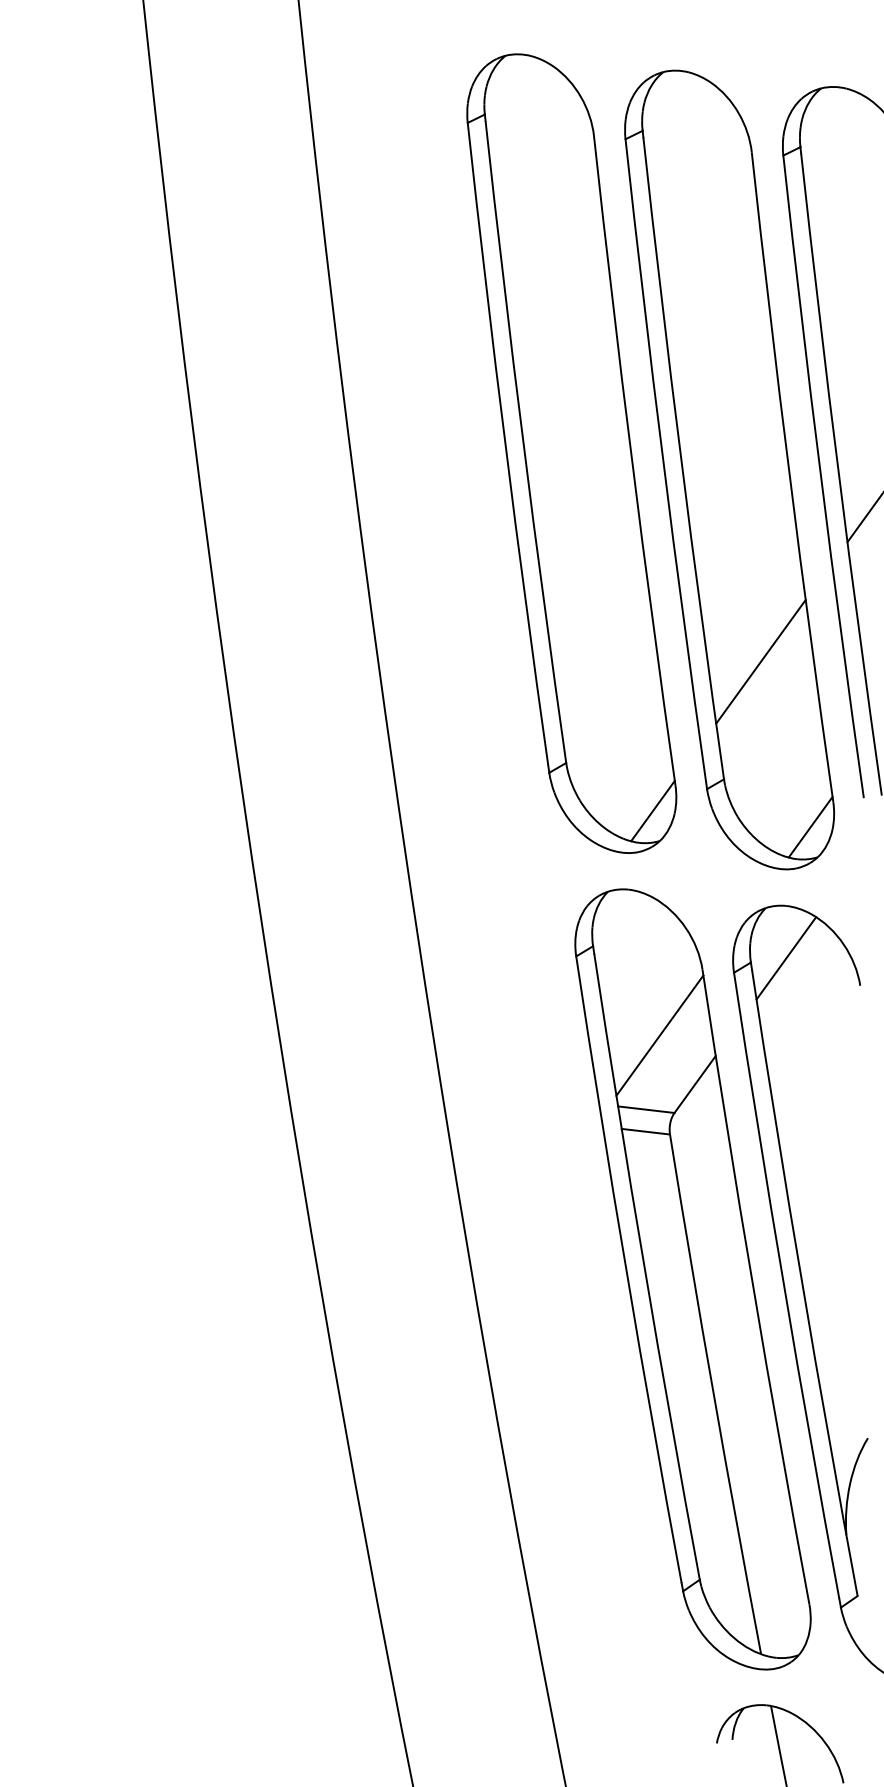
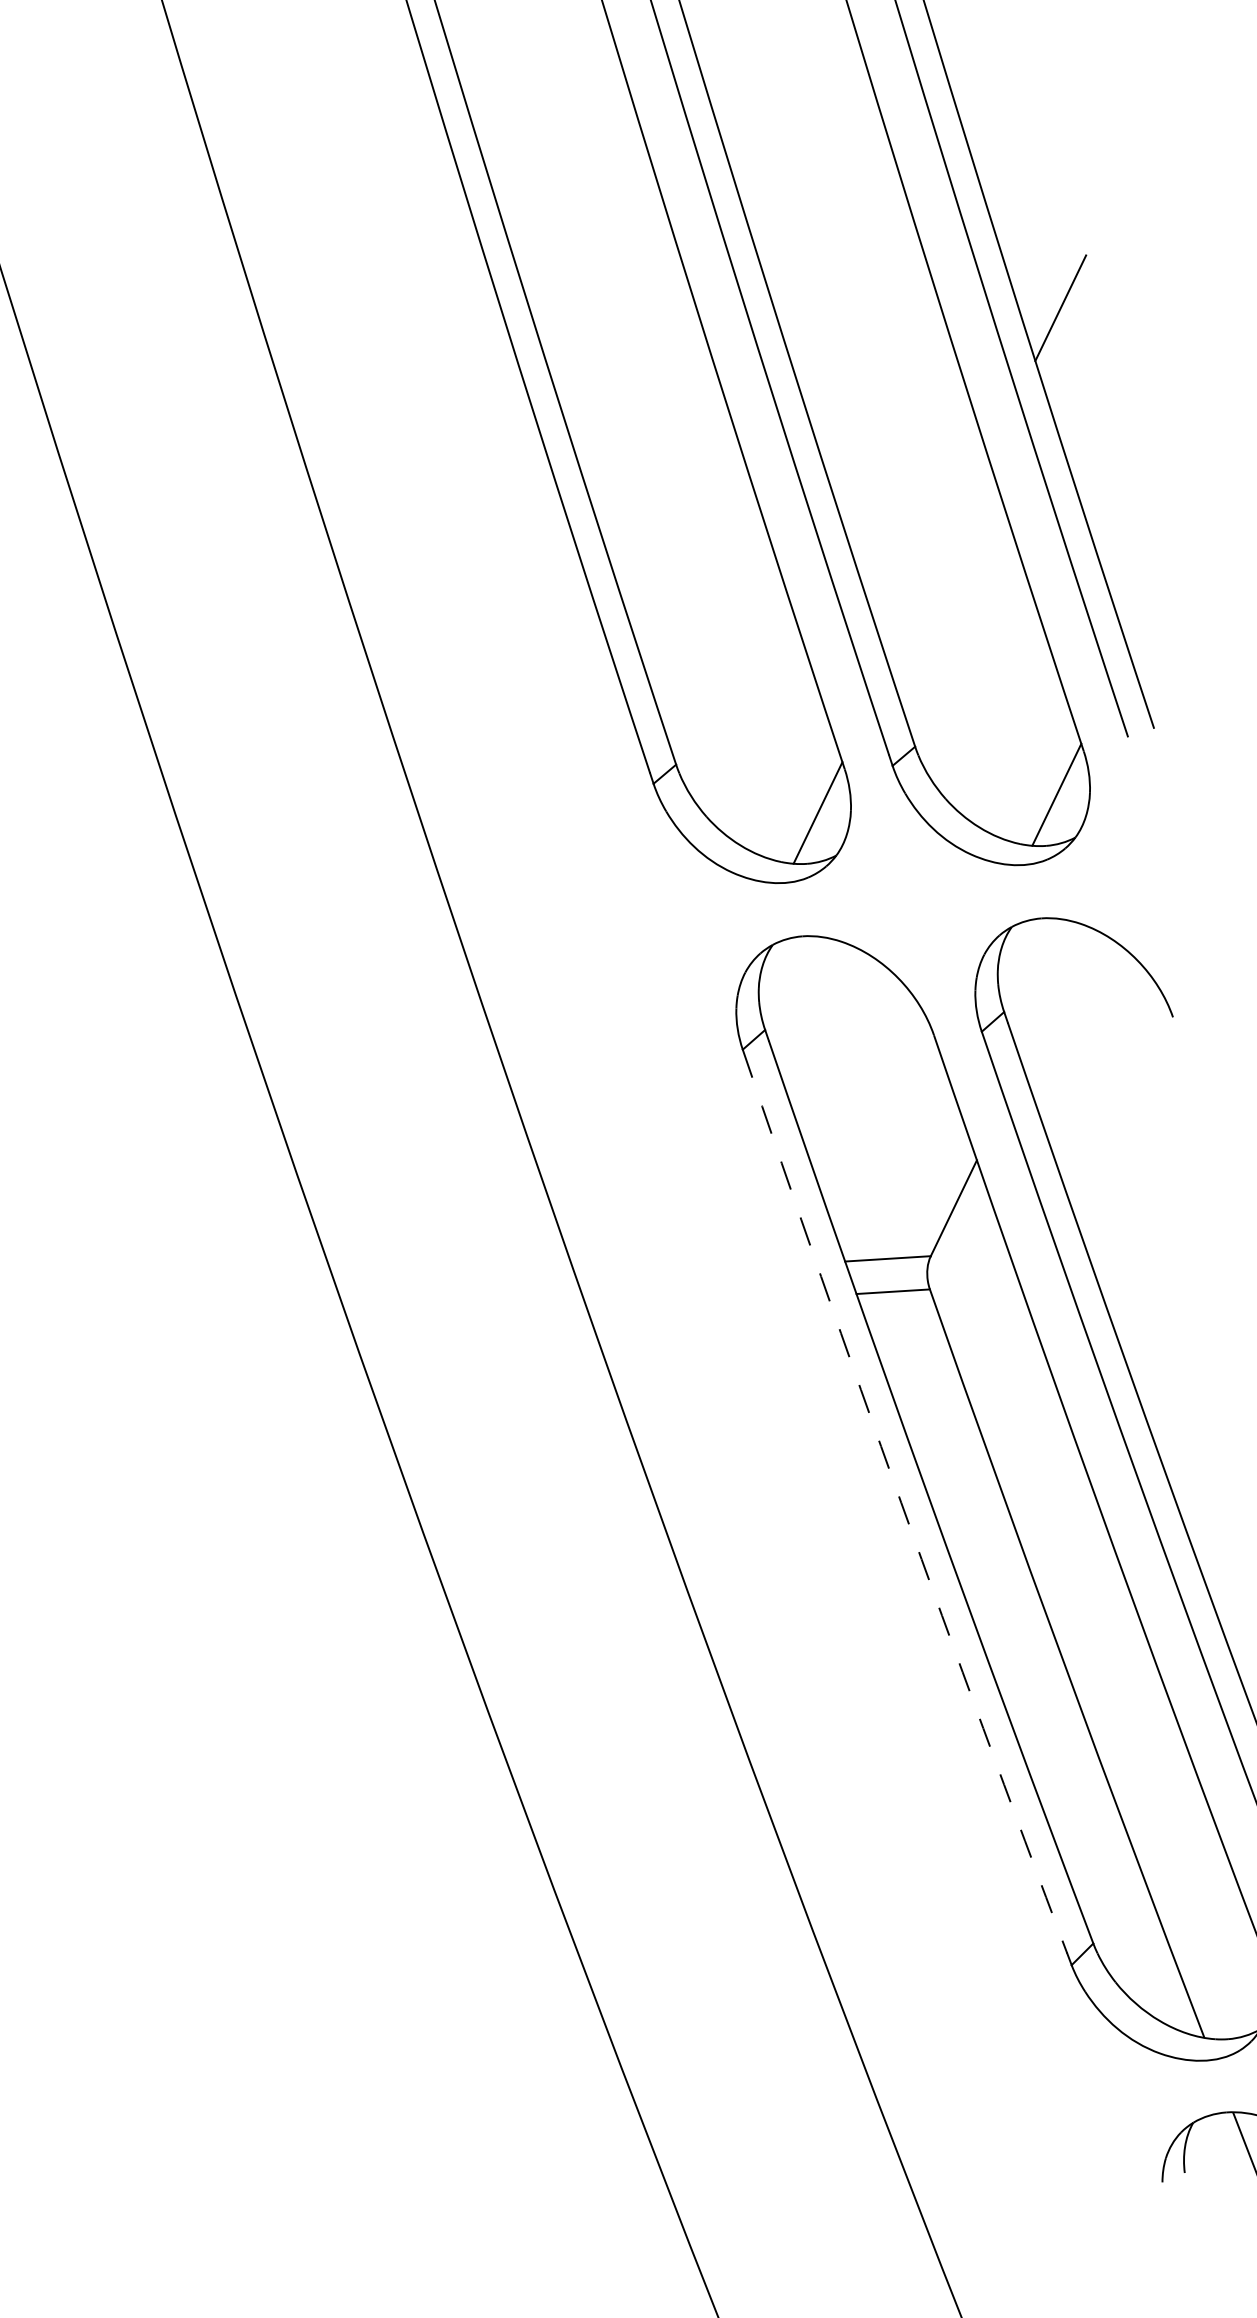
line: (760, 661) -> (937, 561), removed
line: (786, 958) -> (1056, 996), removed
line: (659, 1035) -> (887, 1144), removed
arc: (626, 1270) -> (901, 1503), solid -> dashed

